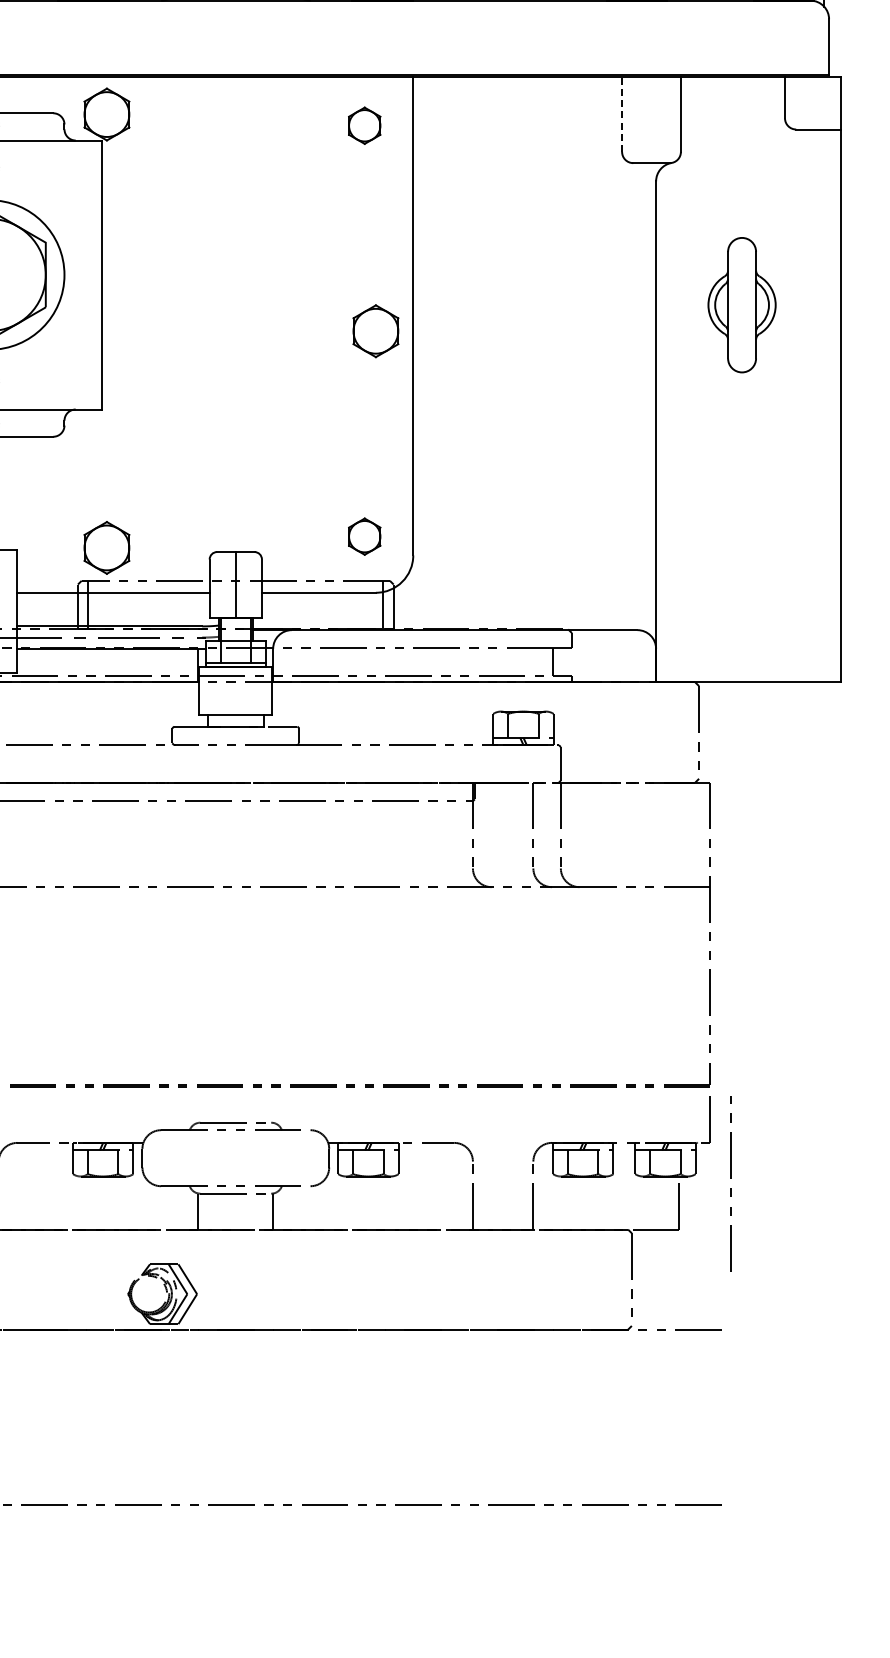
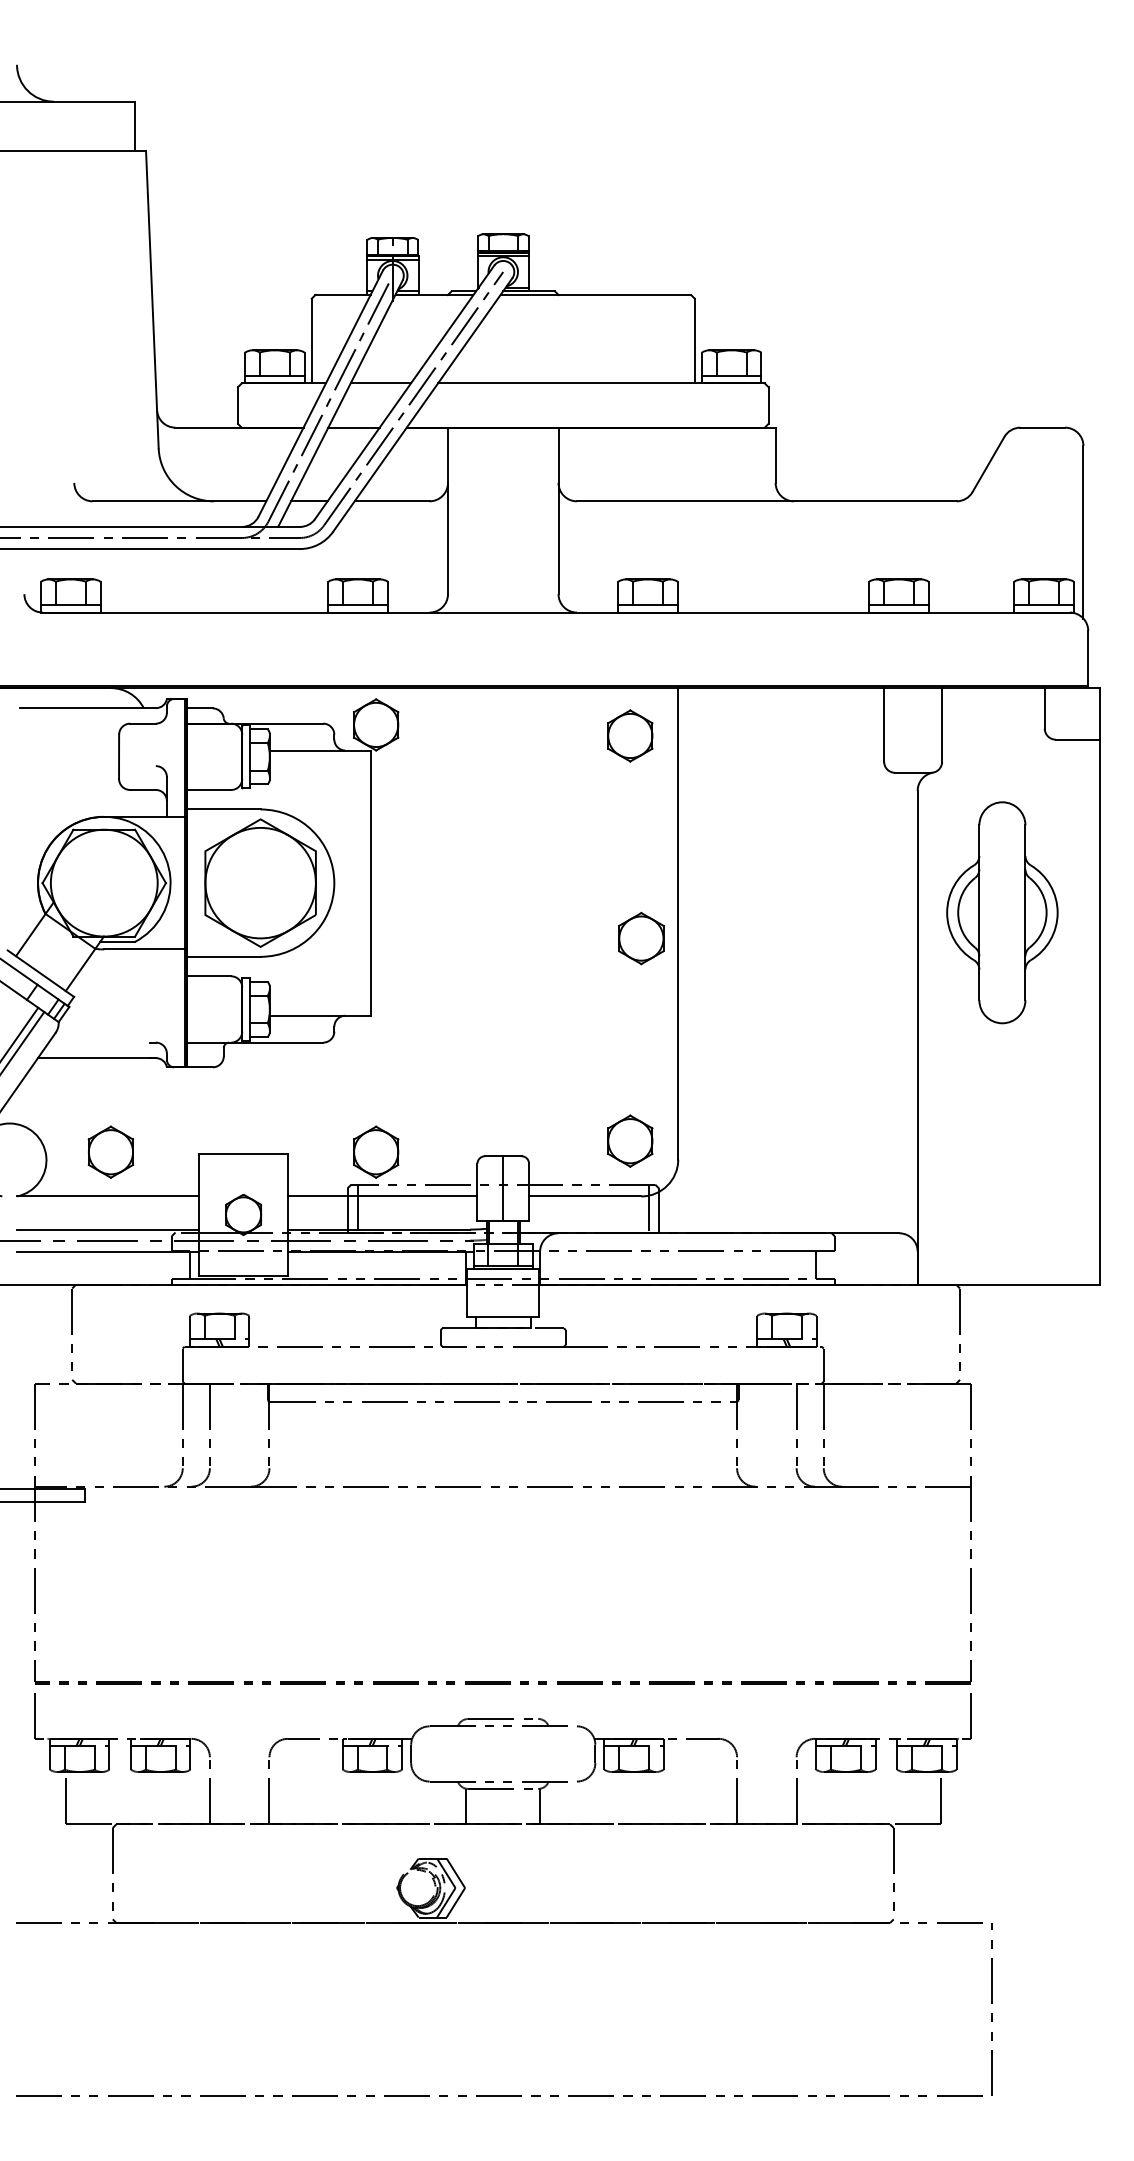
line: (622, 114) -> (884, 724), dashed -> solid
part: (364, 125) -> (630, 735), size x1.43
part: (742, 304) -> (1002, 912), size x1.67
part: (364, 536) -> (630, 1140), size x1.43
line: (730, 1188) -> (991, 2013), moved

